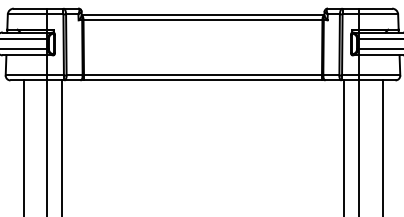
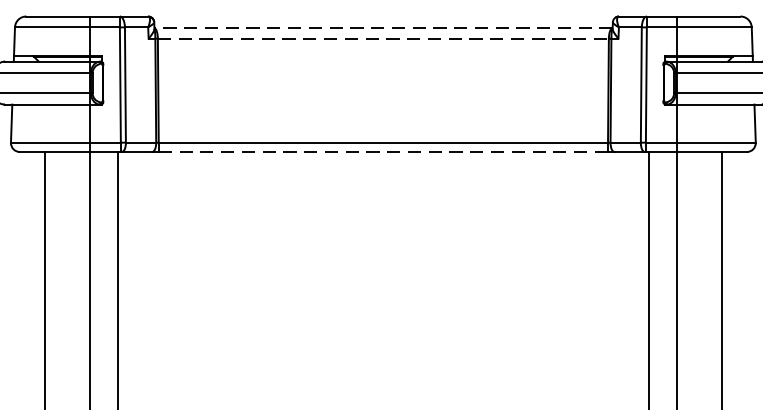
line: (202, 14) -> (382, 27), solid -> dashed
line: (203, 20) -> (384, 38), solid -> dashed
line: (203, 80) -> (384, 152), solid -> dashed

